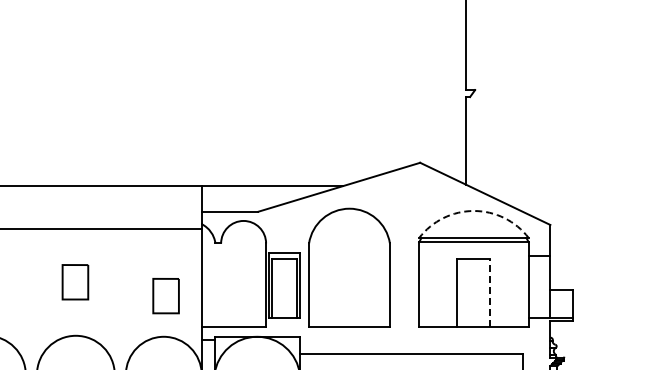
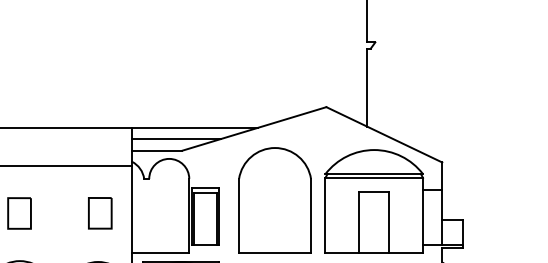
line: (251, 198) -> (176, 138), added
arc: (473, 211) -> (373, 150), dashed -> solid
part: (349, 267) -> (275, 200), moved
line: (490, 292) -> (388, 222), dashed -> solid
part: (165, 296) -> (99, 213), moved

